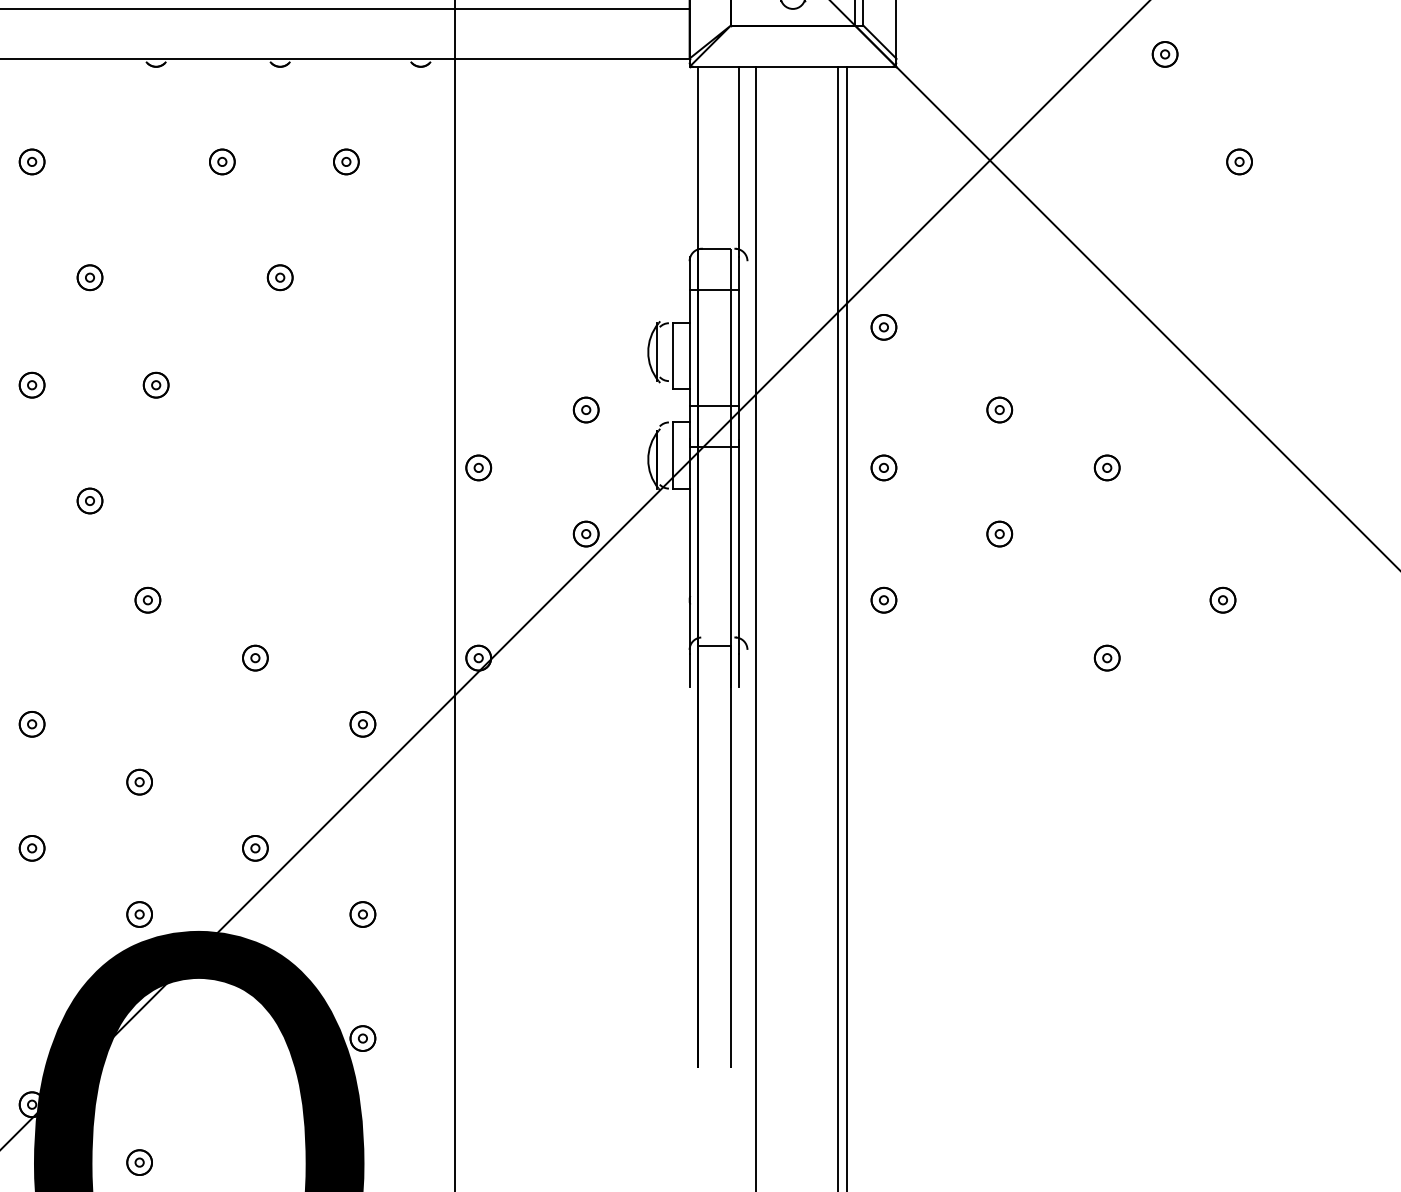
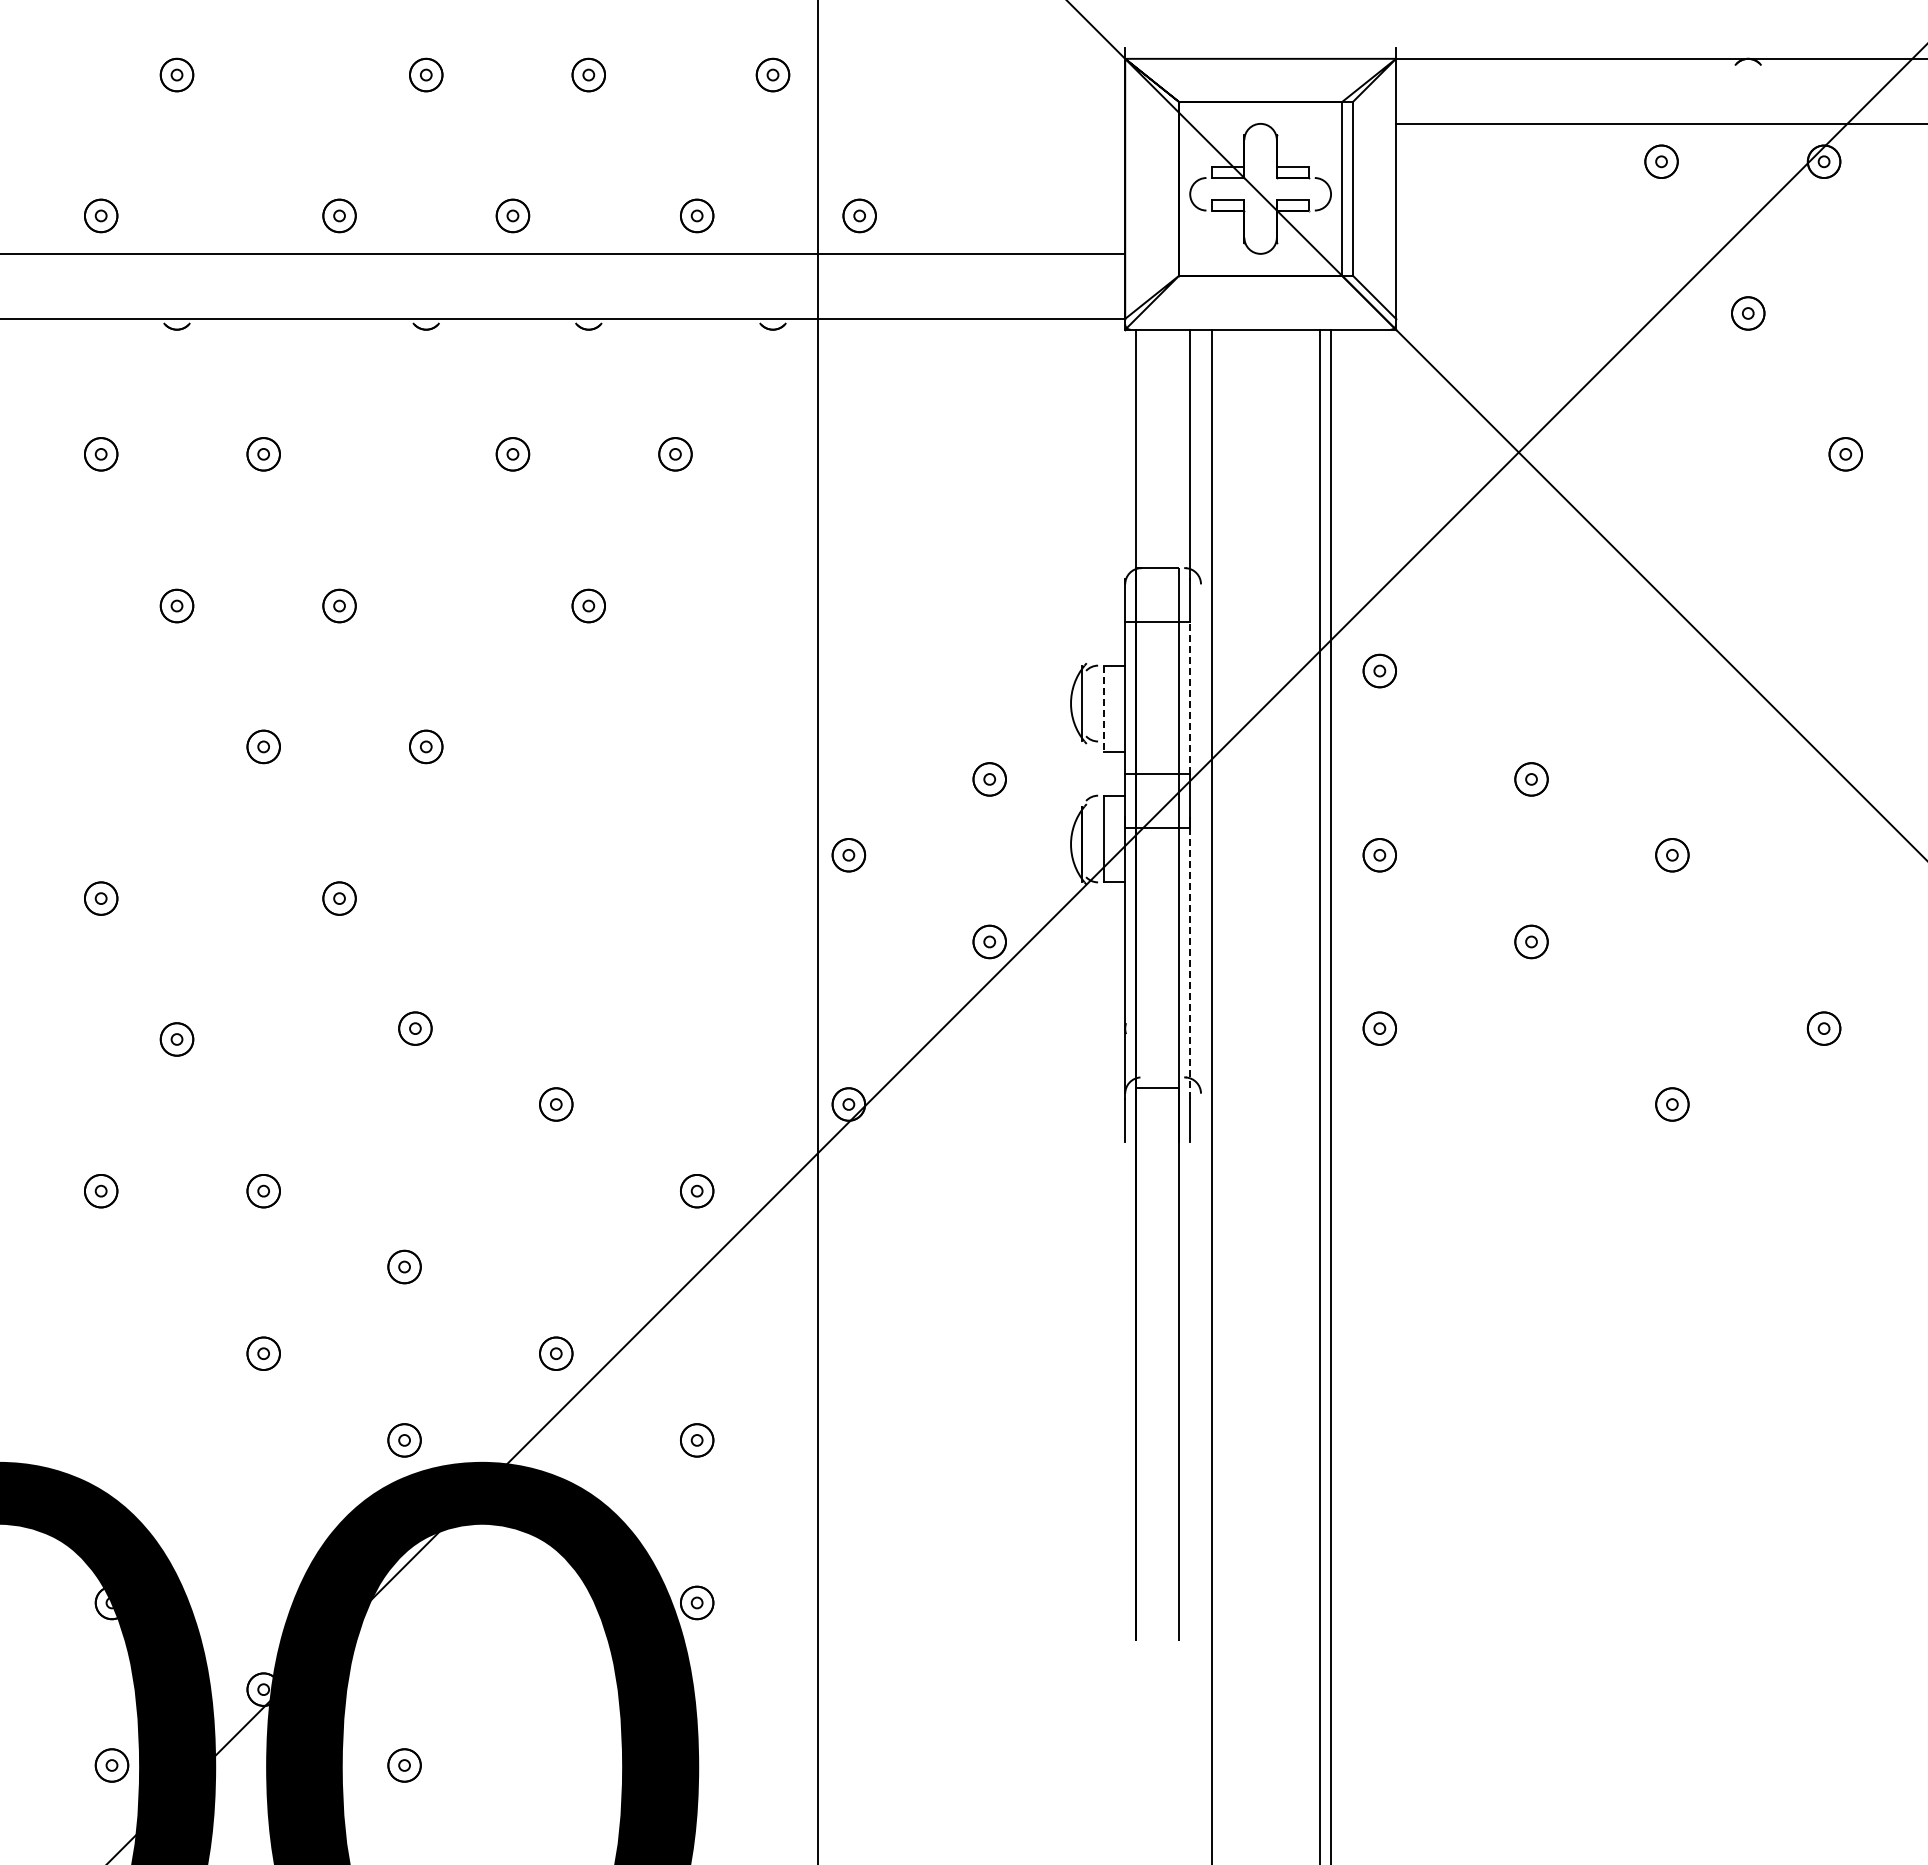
line: (739, 348) -> (1190, 698), solid -> dashed
line: (673, 356) -> (1103, 709), solid -> dashed
line: (739, 550) -> (1190, 963), solid -> dashed

